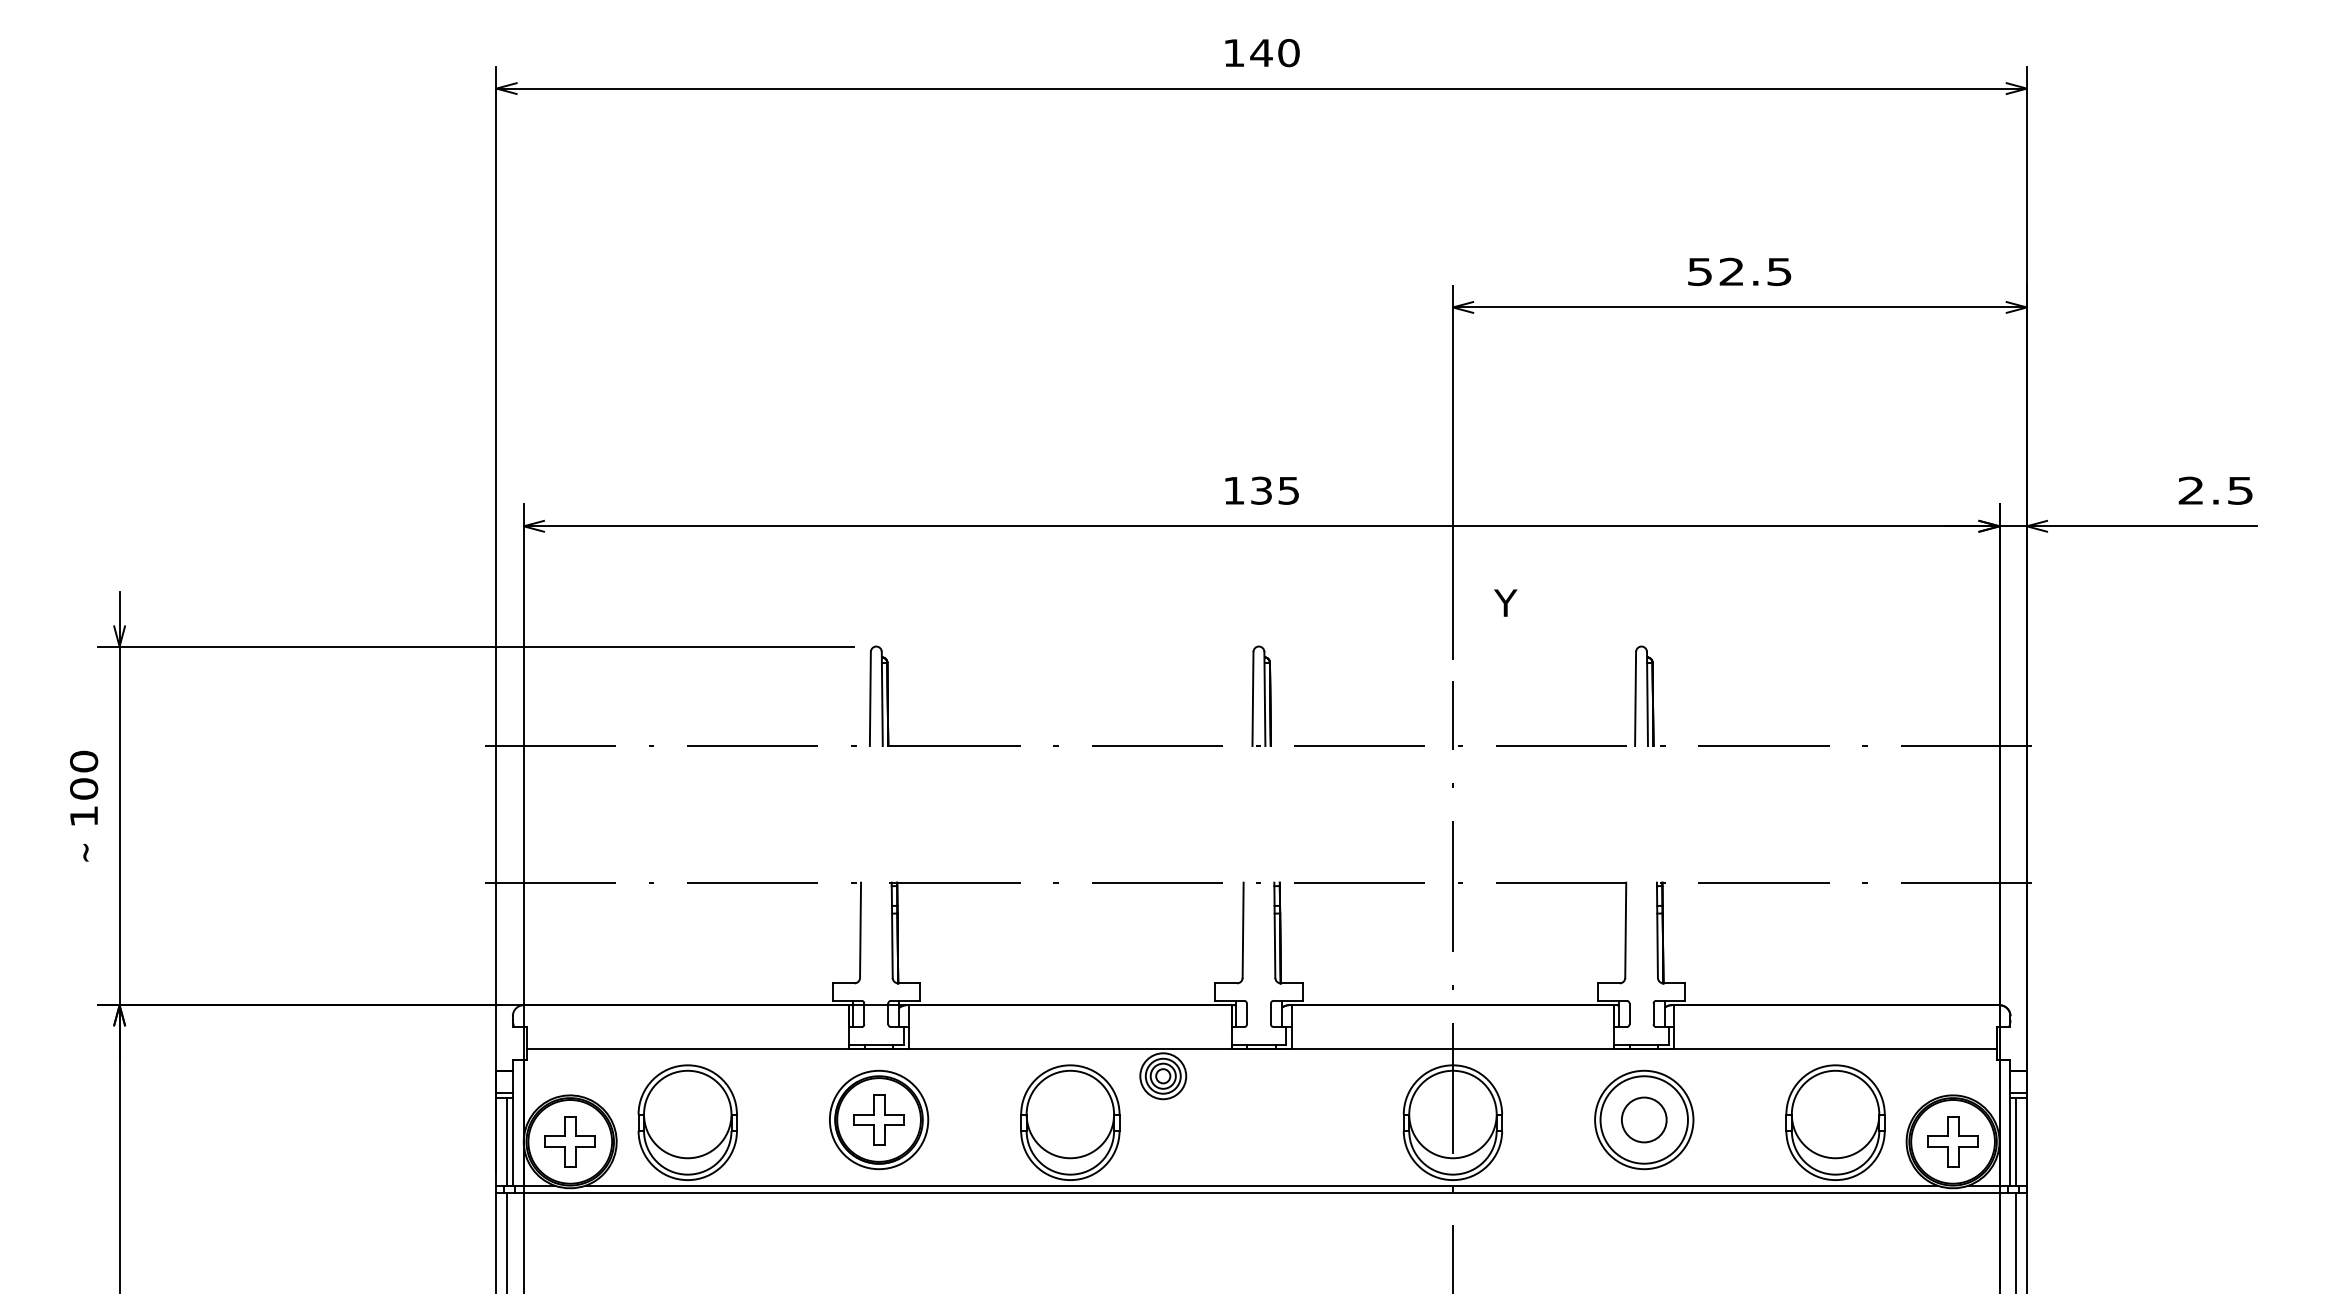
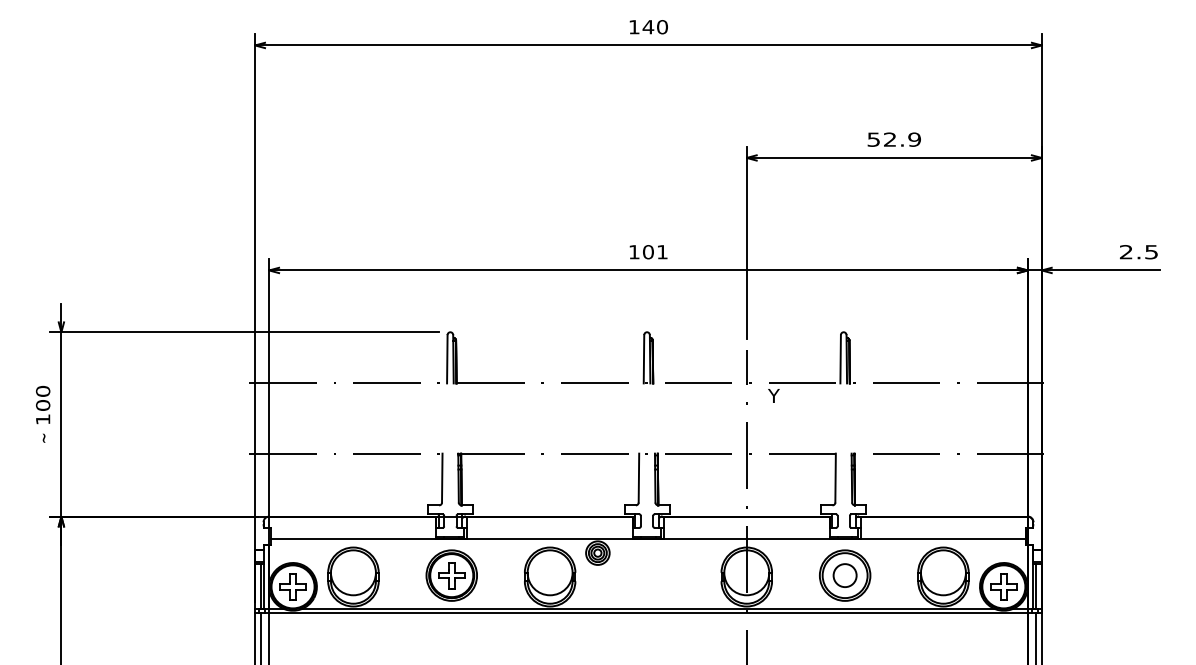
text: (1779, 271) -> (914, 139), 52.5 -> 52.9
text: (1275, 491) -> (655, 252), 135 -> 101
text: (1504, 602) -> (773, 395), moved

